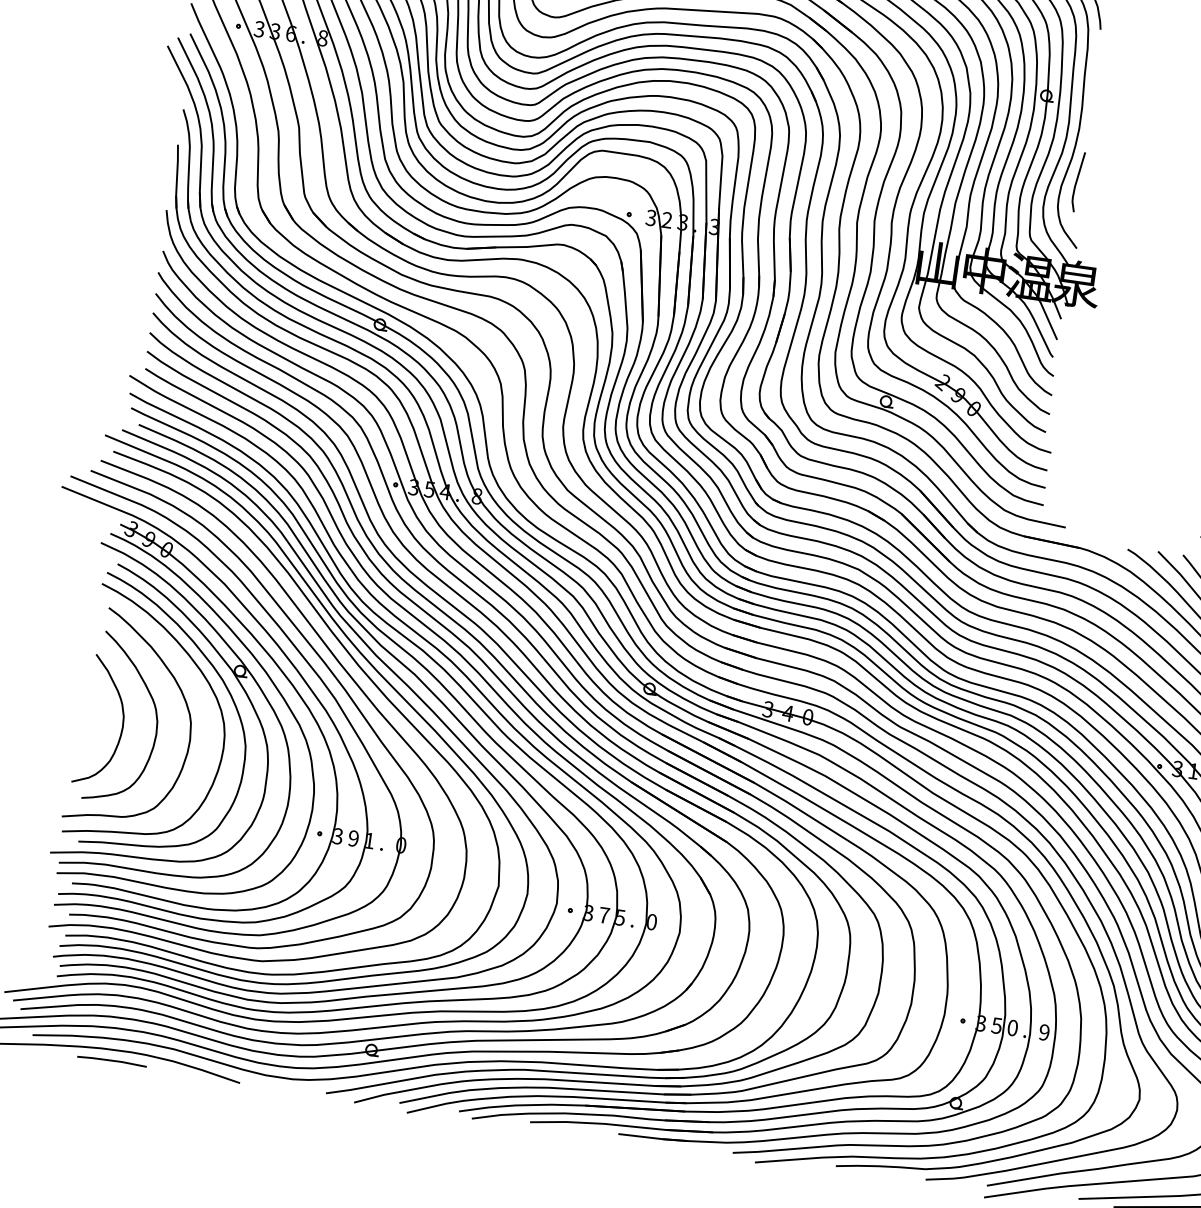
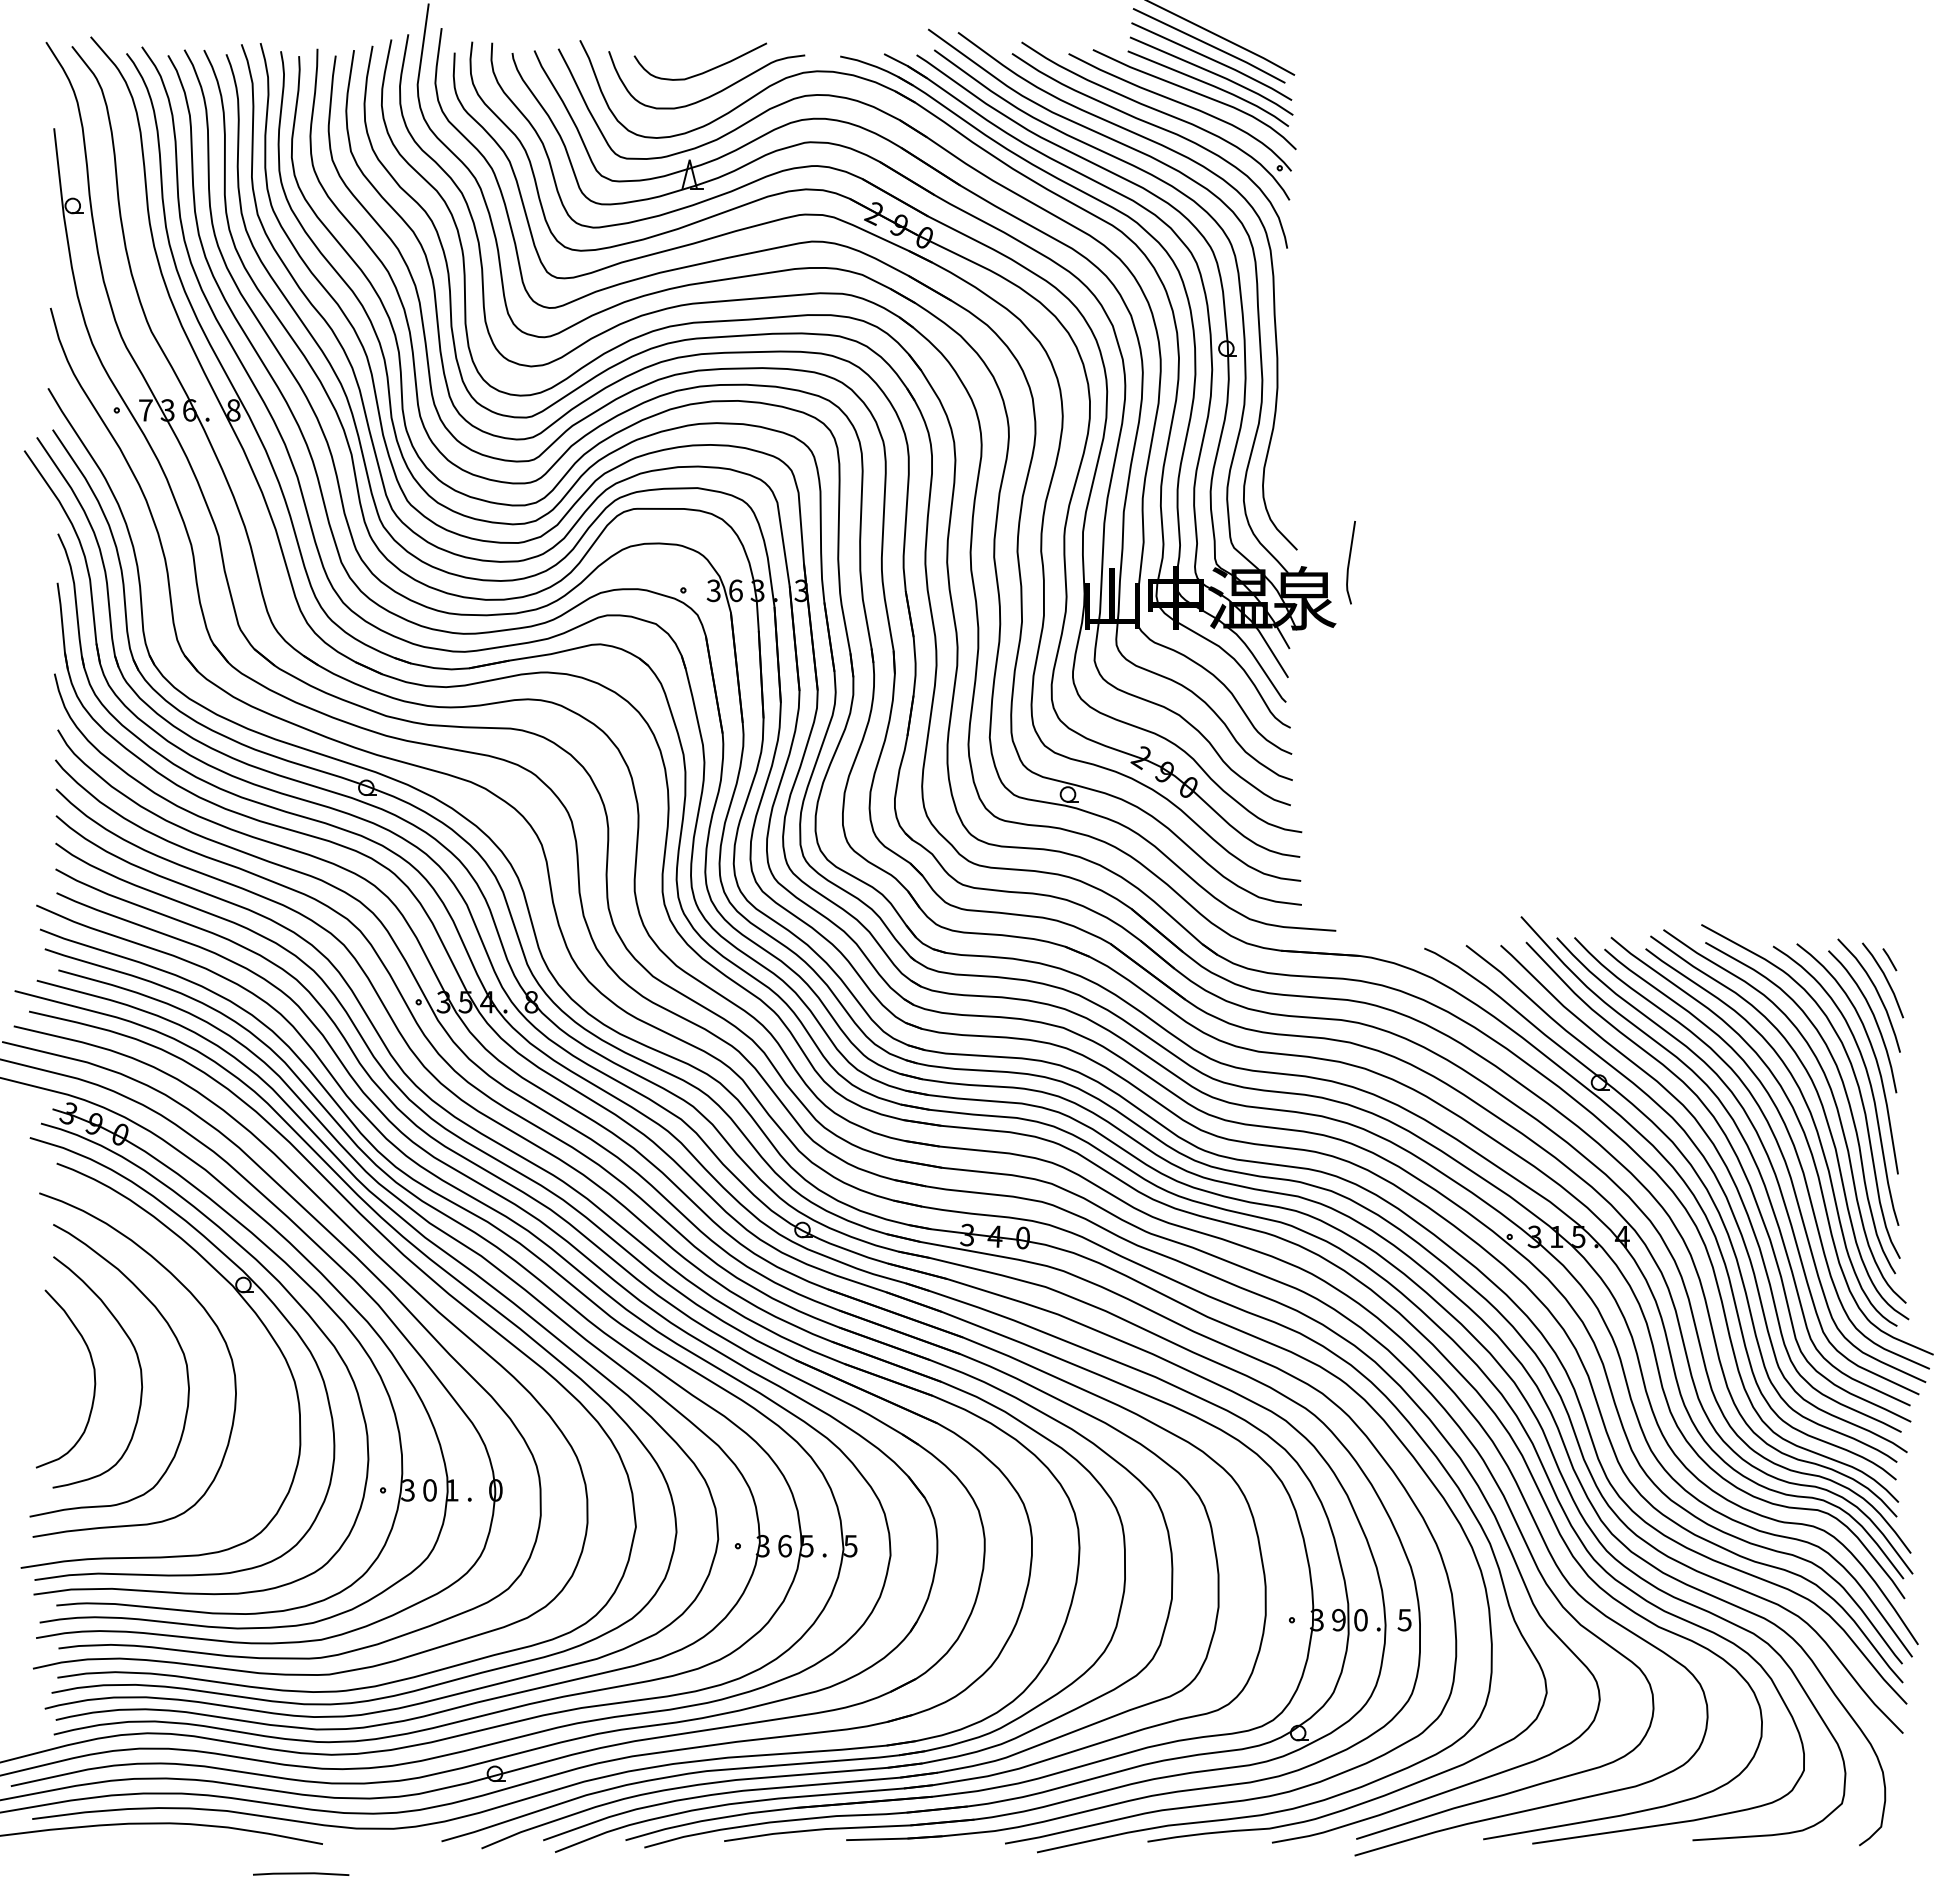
text: (259, 29) -> (145, 410), 3 -> 7
line: (1076, 181) -> (1349, 562), moved
text: (666, 219) -> (735, 590), 2 -> 6
curve: (225, 687) -> (227, 1310), removed
text: (353, 838) -> (429, 1490), 9 -> 0
text: (604, 914) -> (784, 1545), 7 -> 6
text: (651, 921) -> (850, 1545), 0 -> 5
text: (996, 1025) -> (1338, 1619), 5 -> 9
text: (1044, 1032) -> (1404, 1619), 9 -> 5
line: (112, 1060) -> (301, 1873), moved

